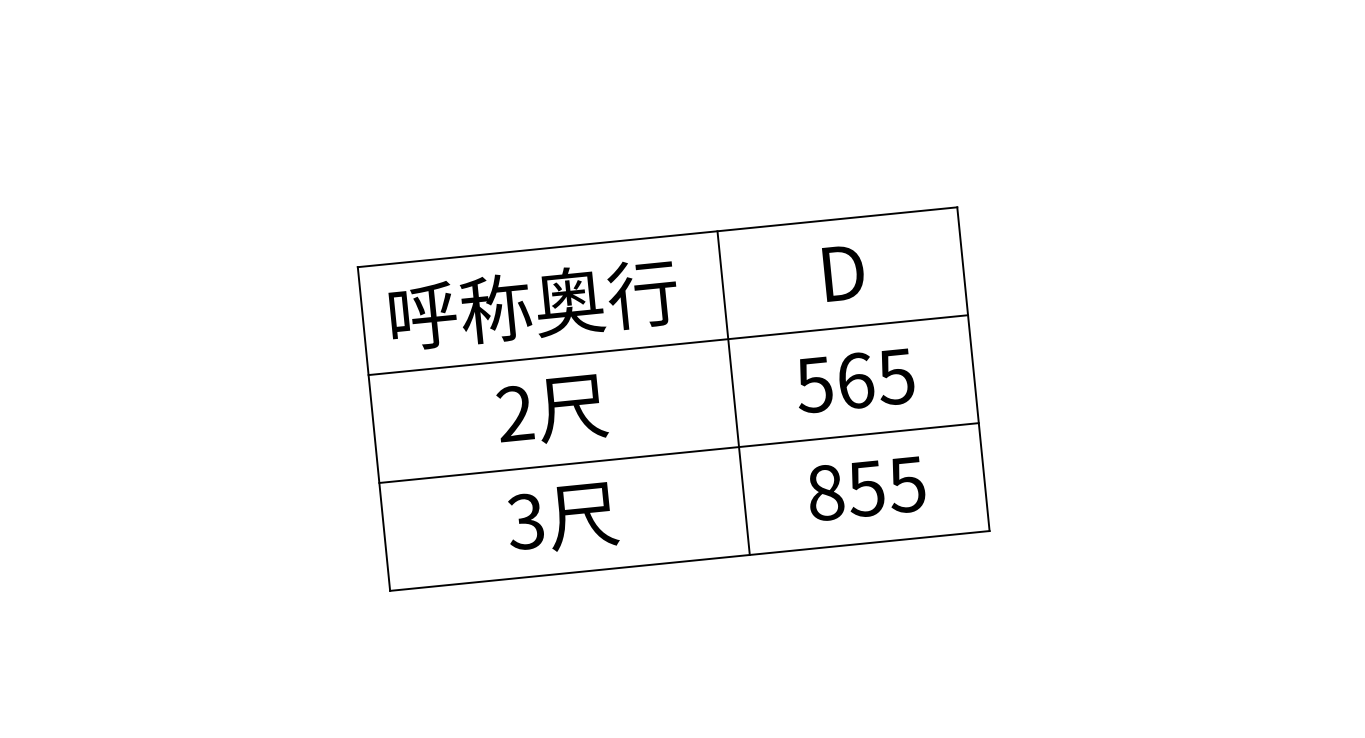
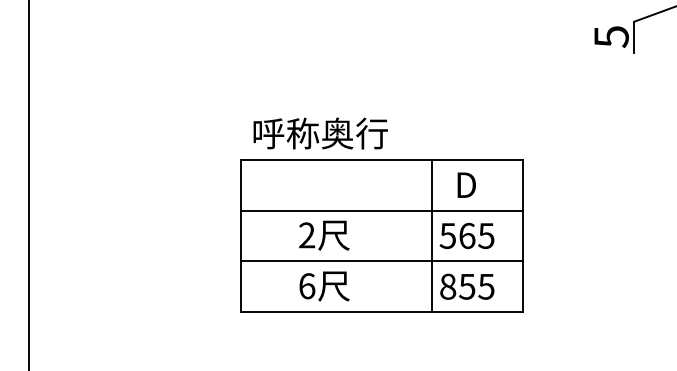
text: (533, 304) -> (320, 133), moved
line: (732, 392) -> (431, 235), moved
text: (524, 522) -> (306, 286), 3 -> 6

